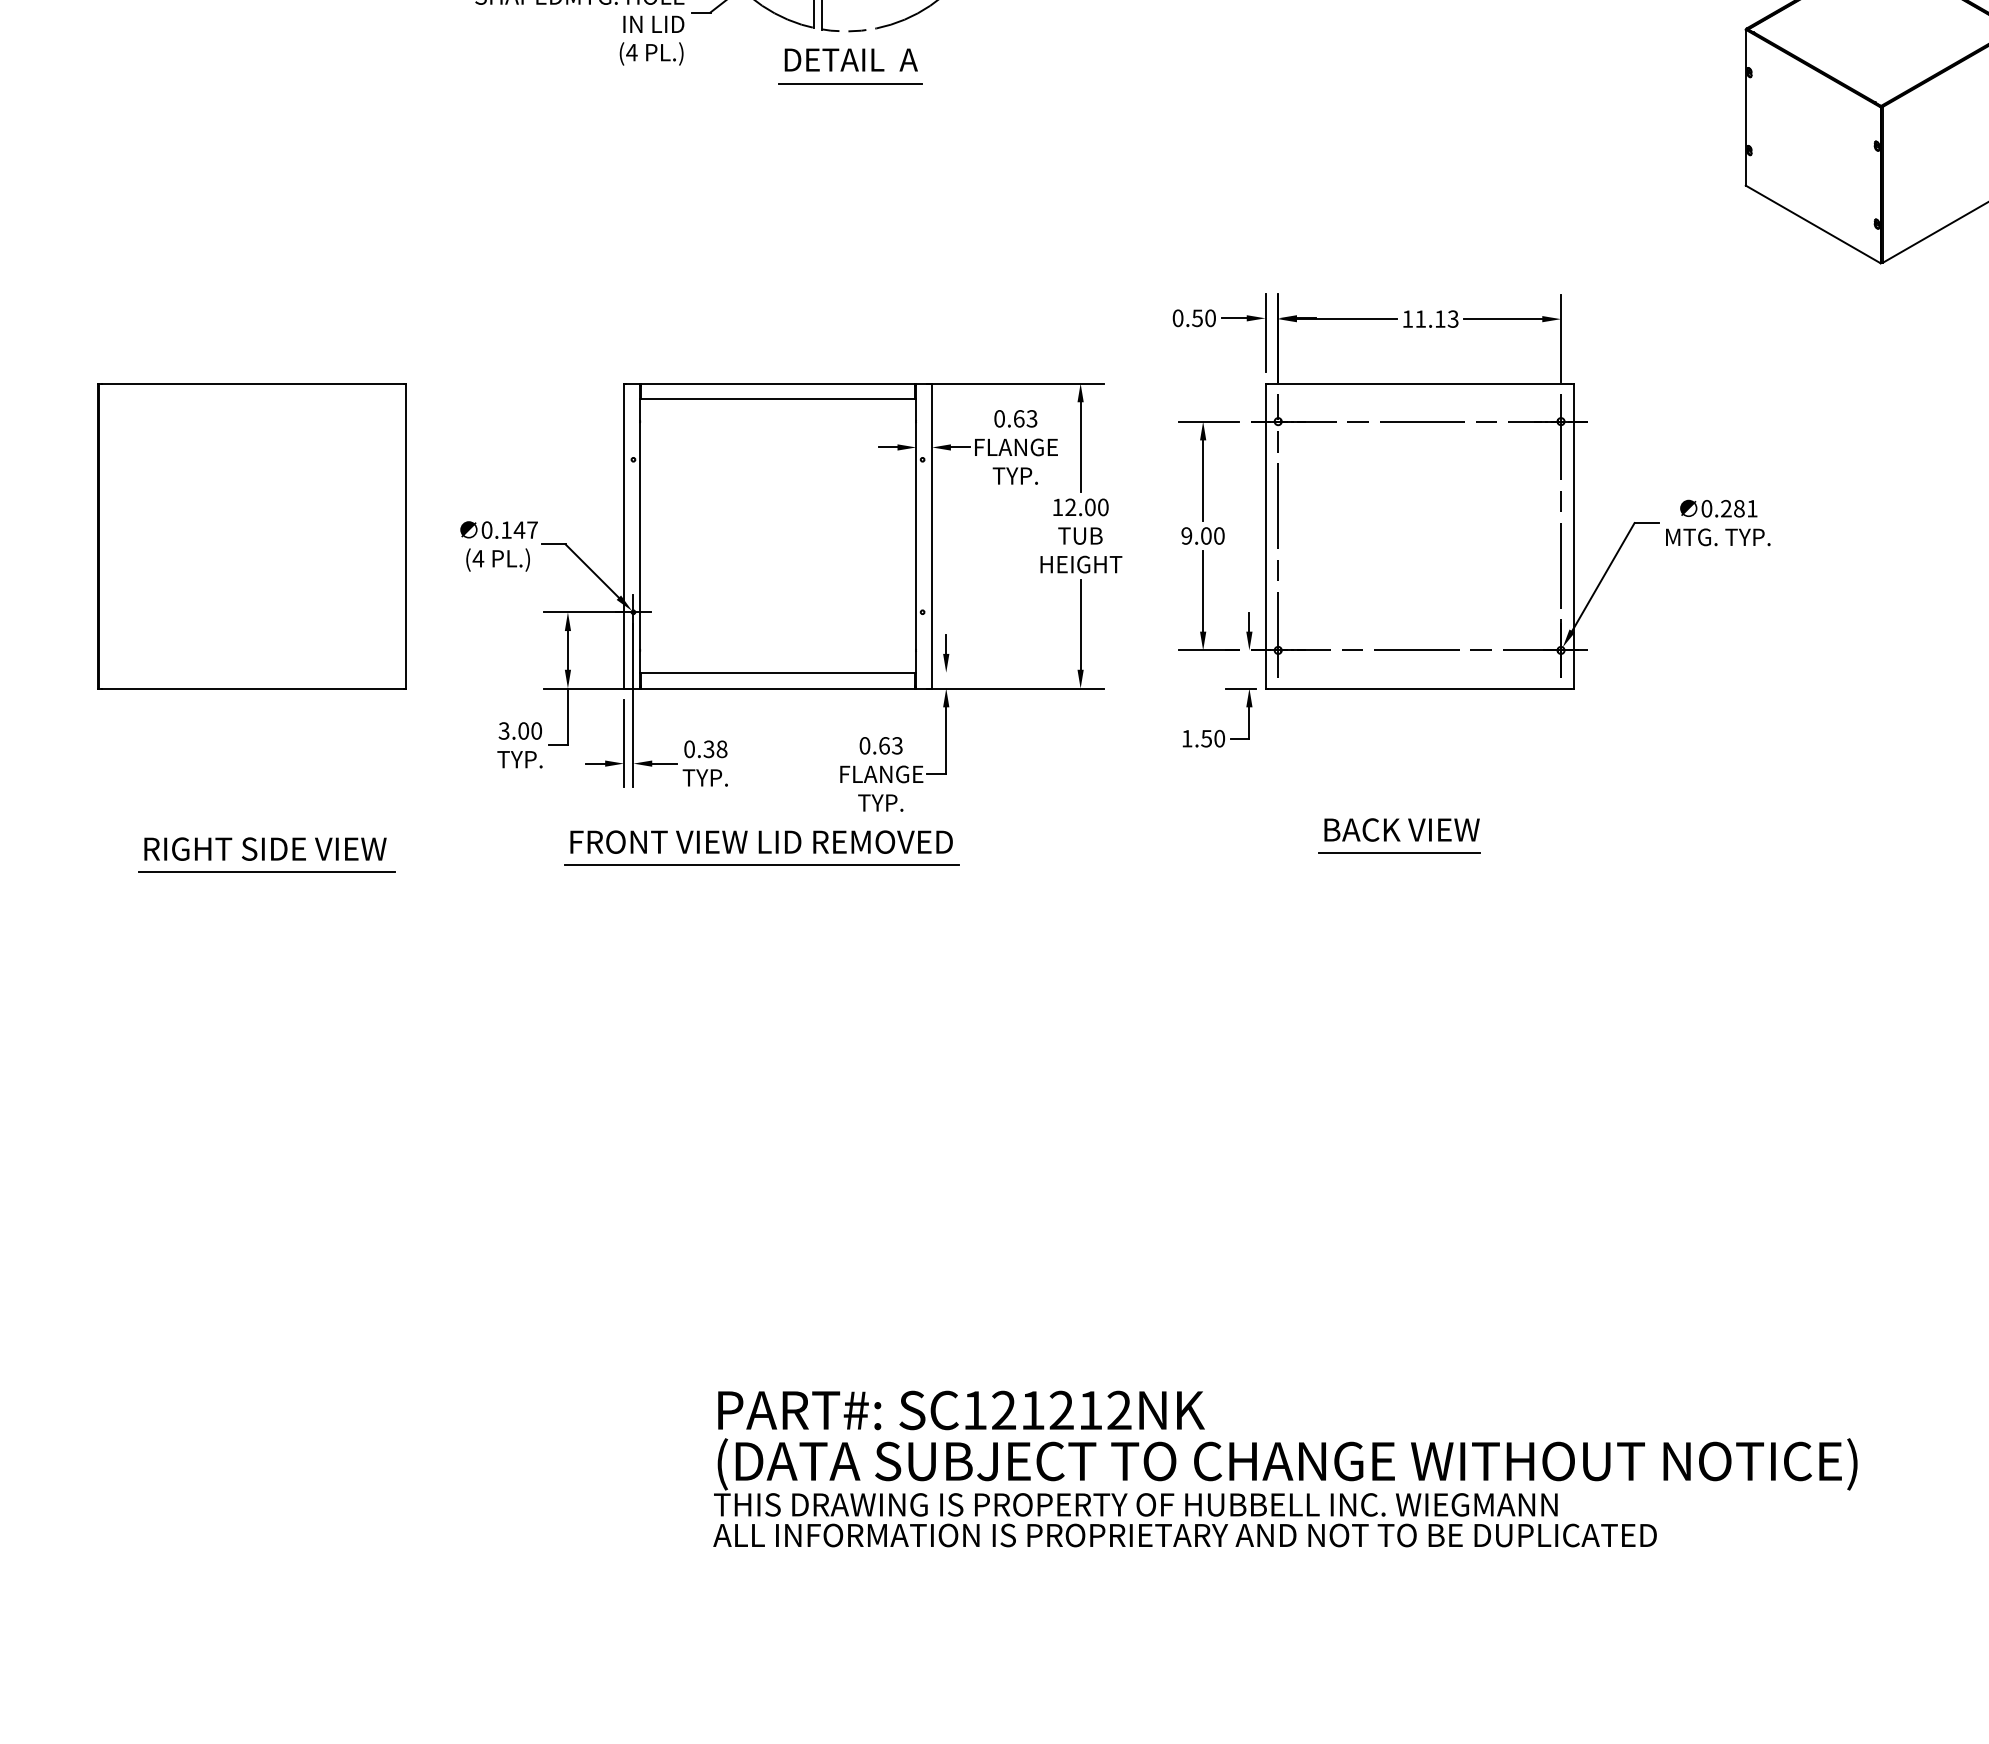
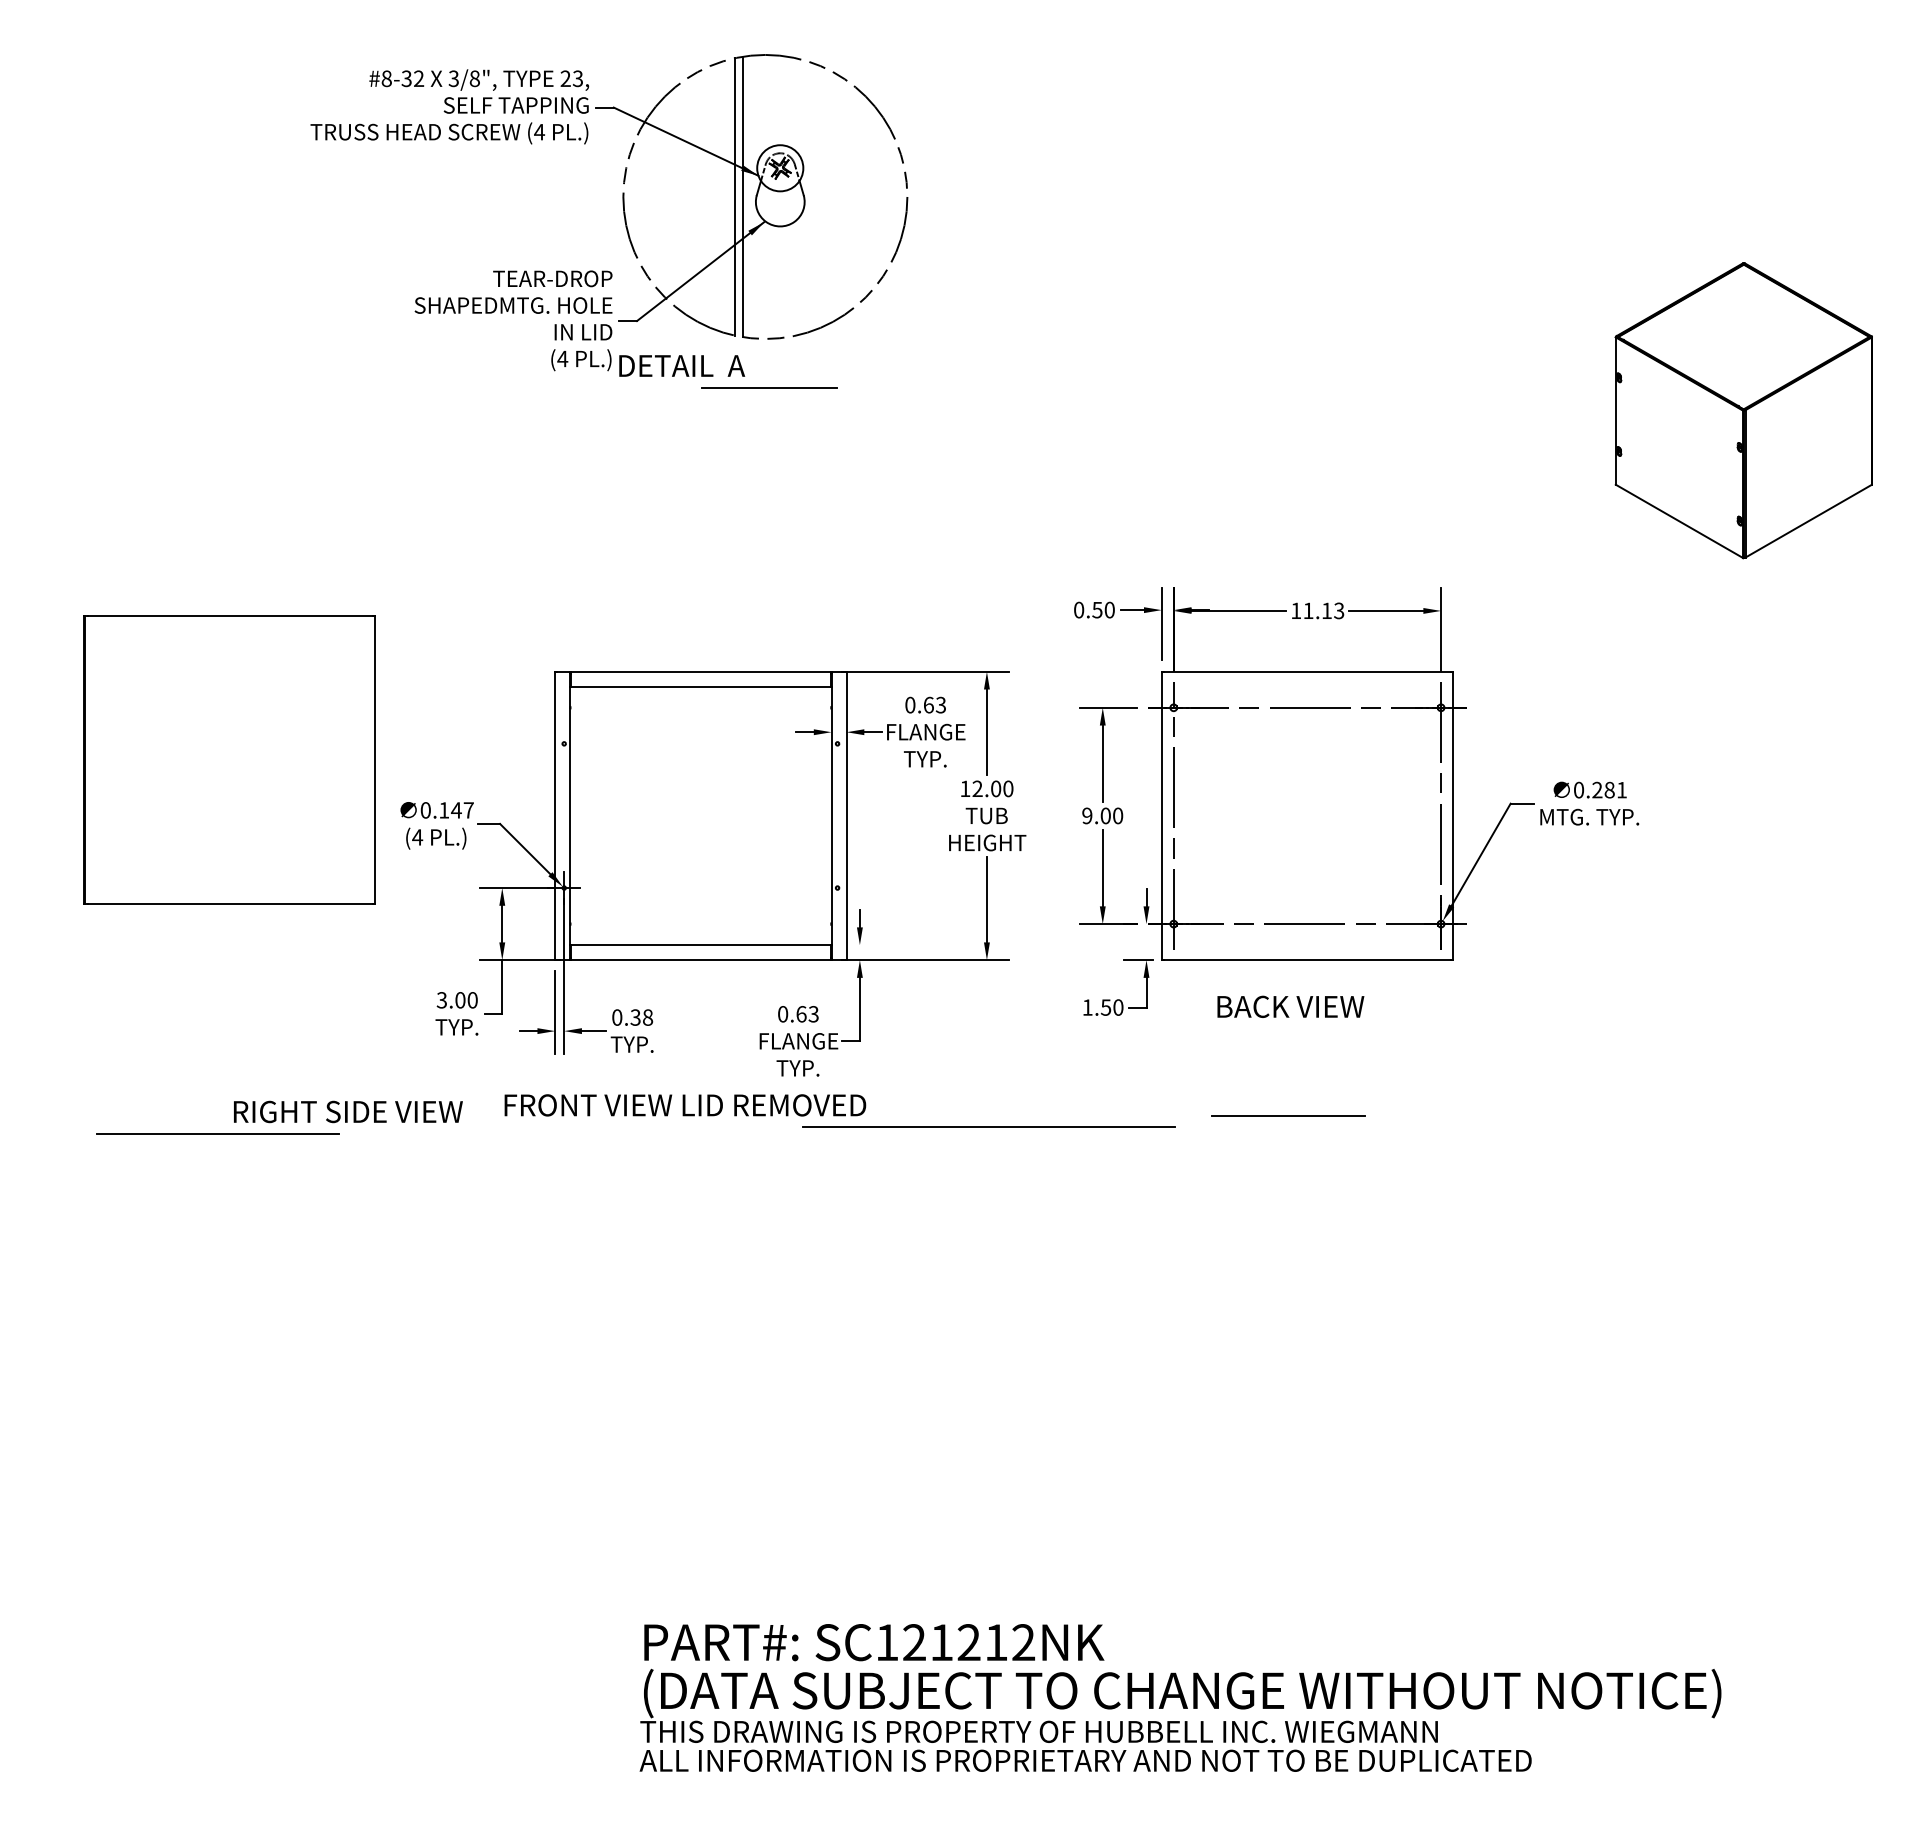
text: (851, 59) -> (682, 365), moved
part: (251, 535) -> (229, 759), moved
text: (1401, 829) -> (1290, 1006), moved
text: (265, 848) -> (348, 1111), moved
line: (761, 864) -> (988, 1126), moved

